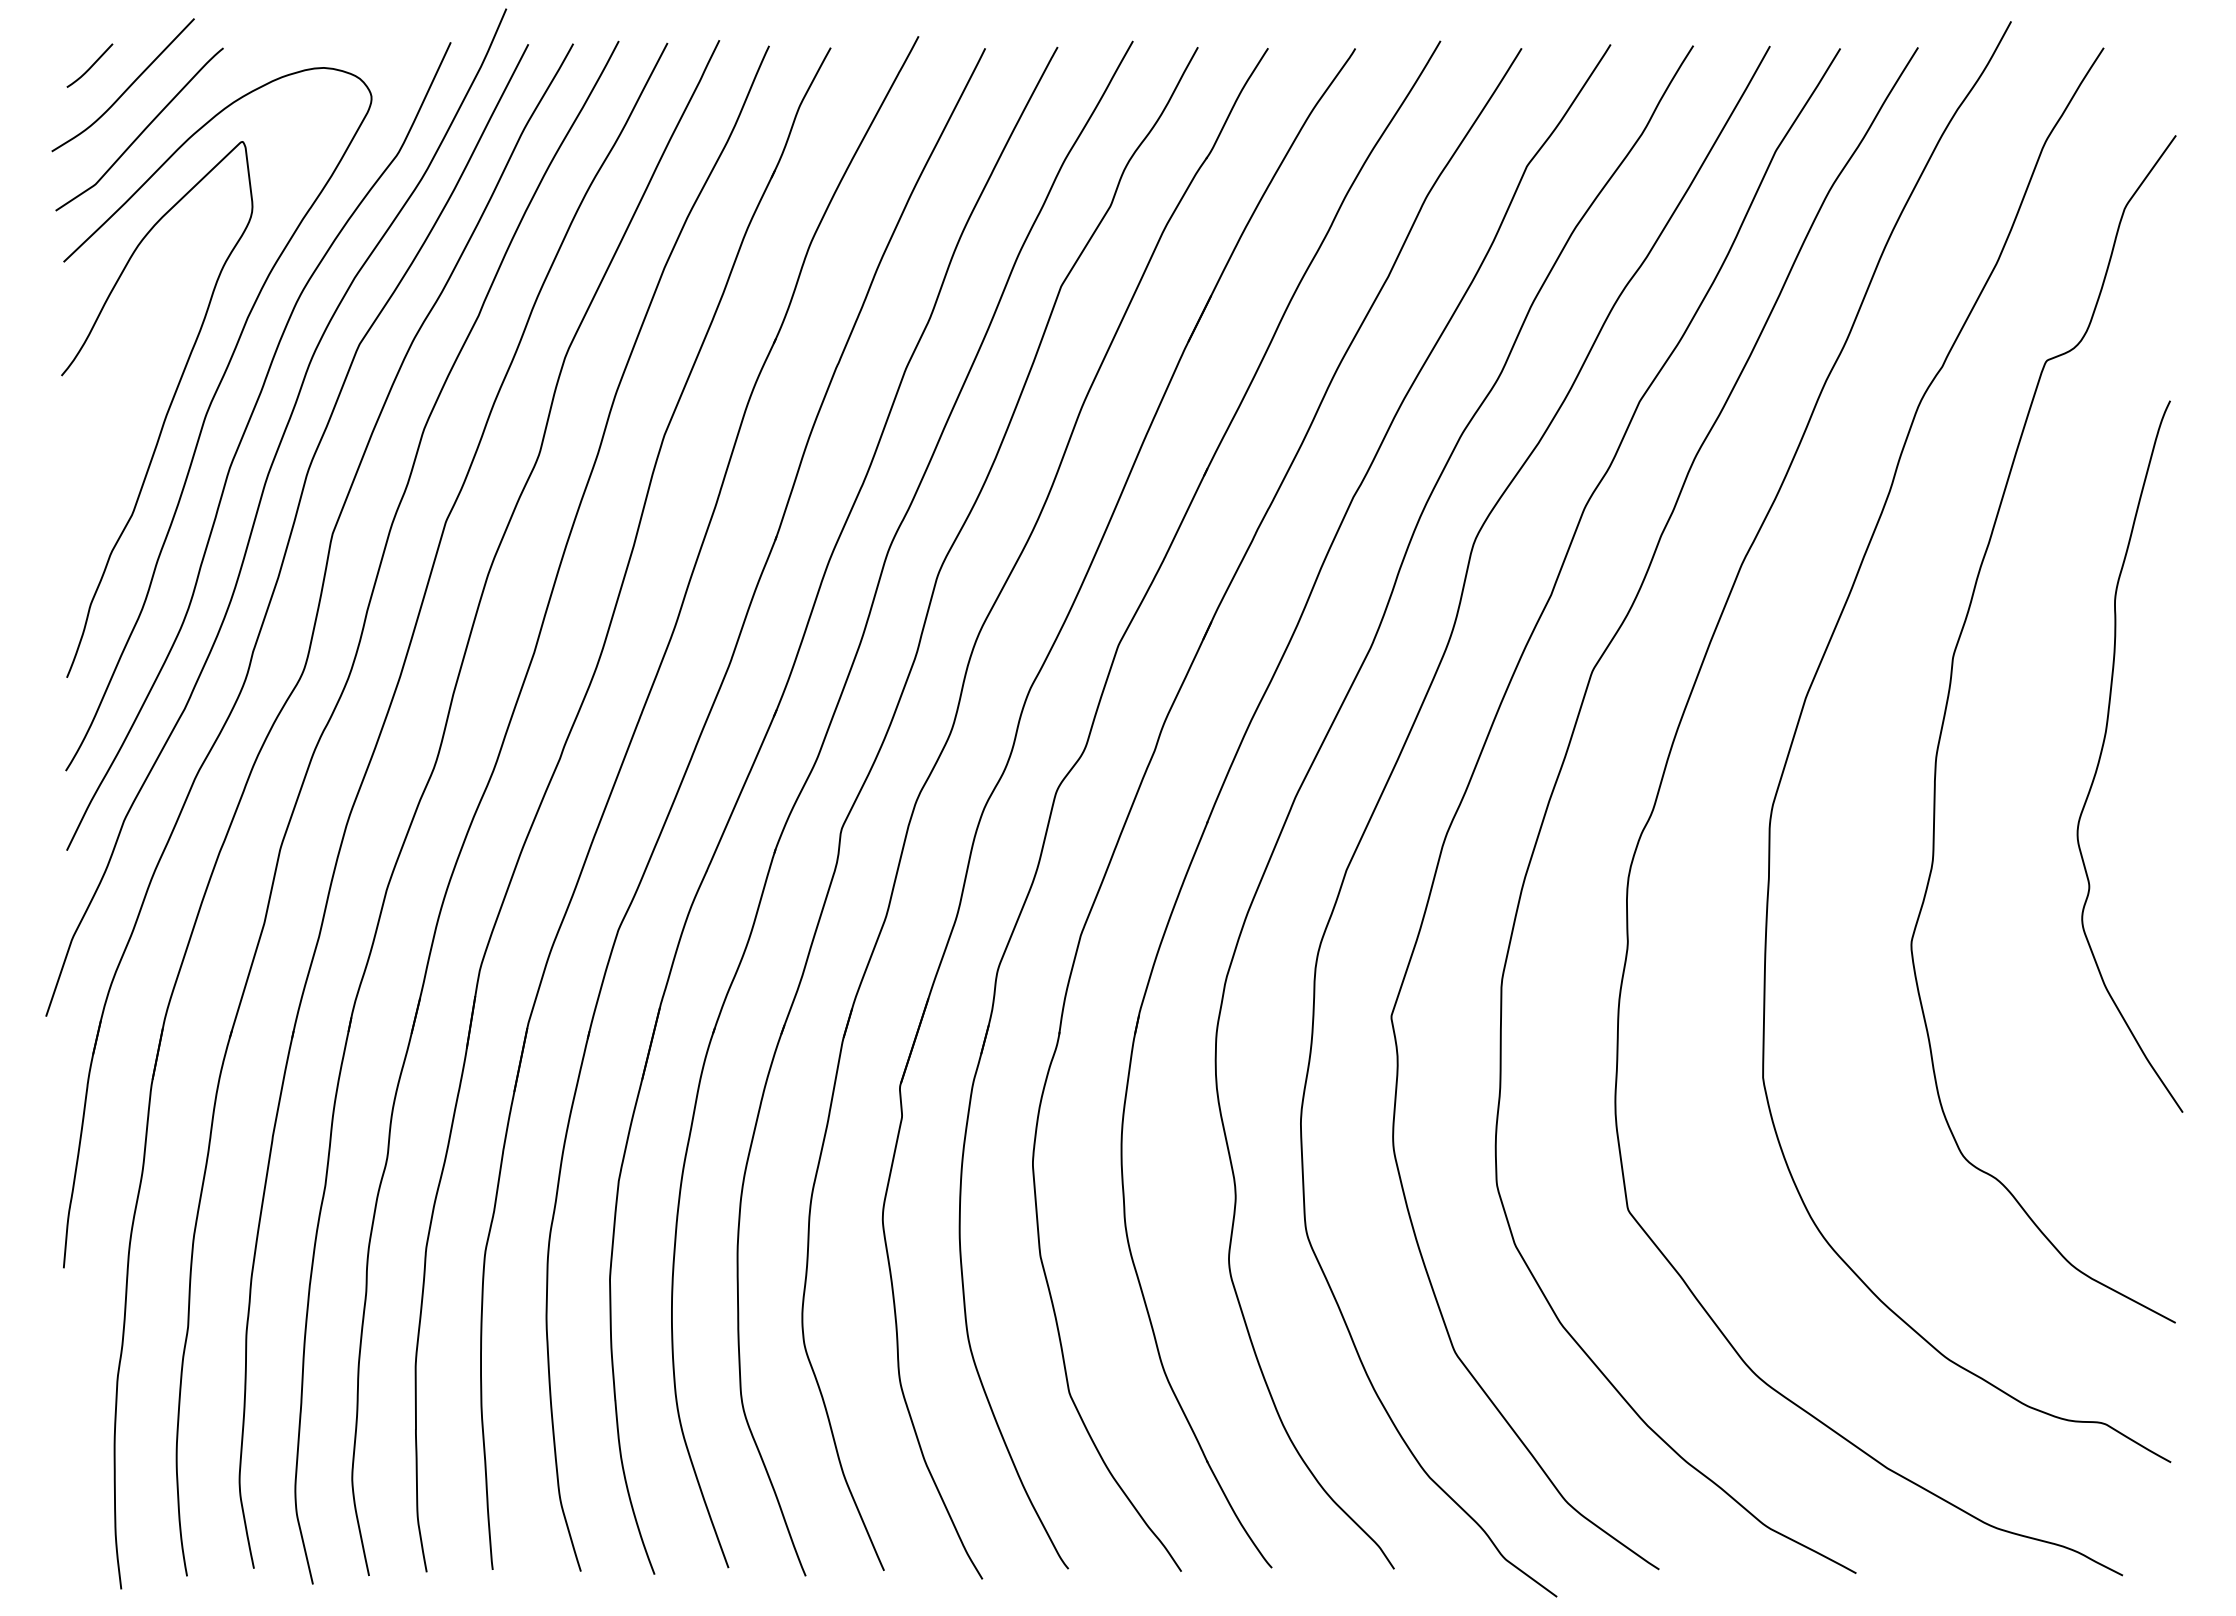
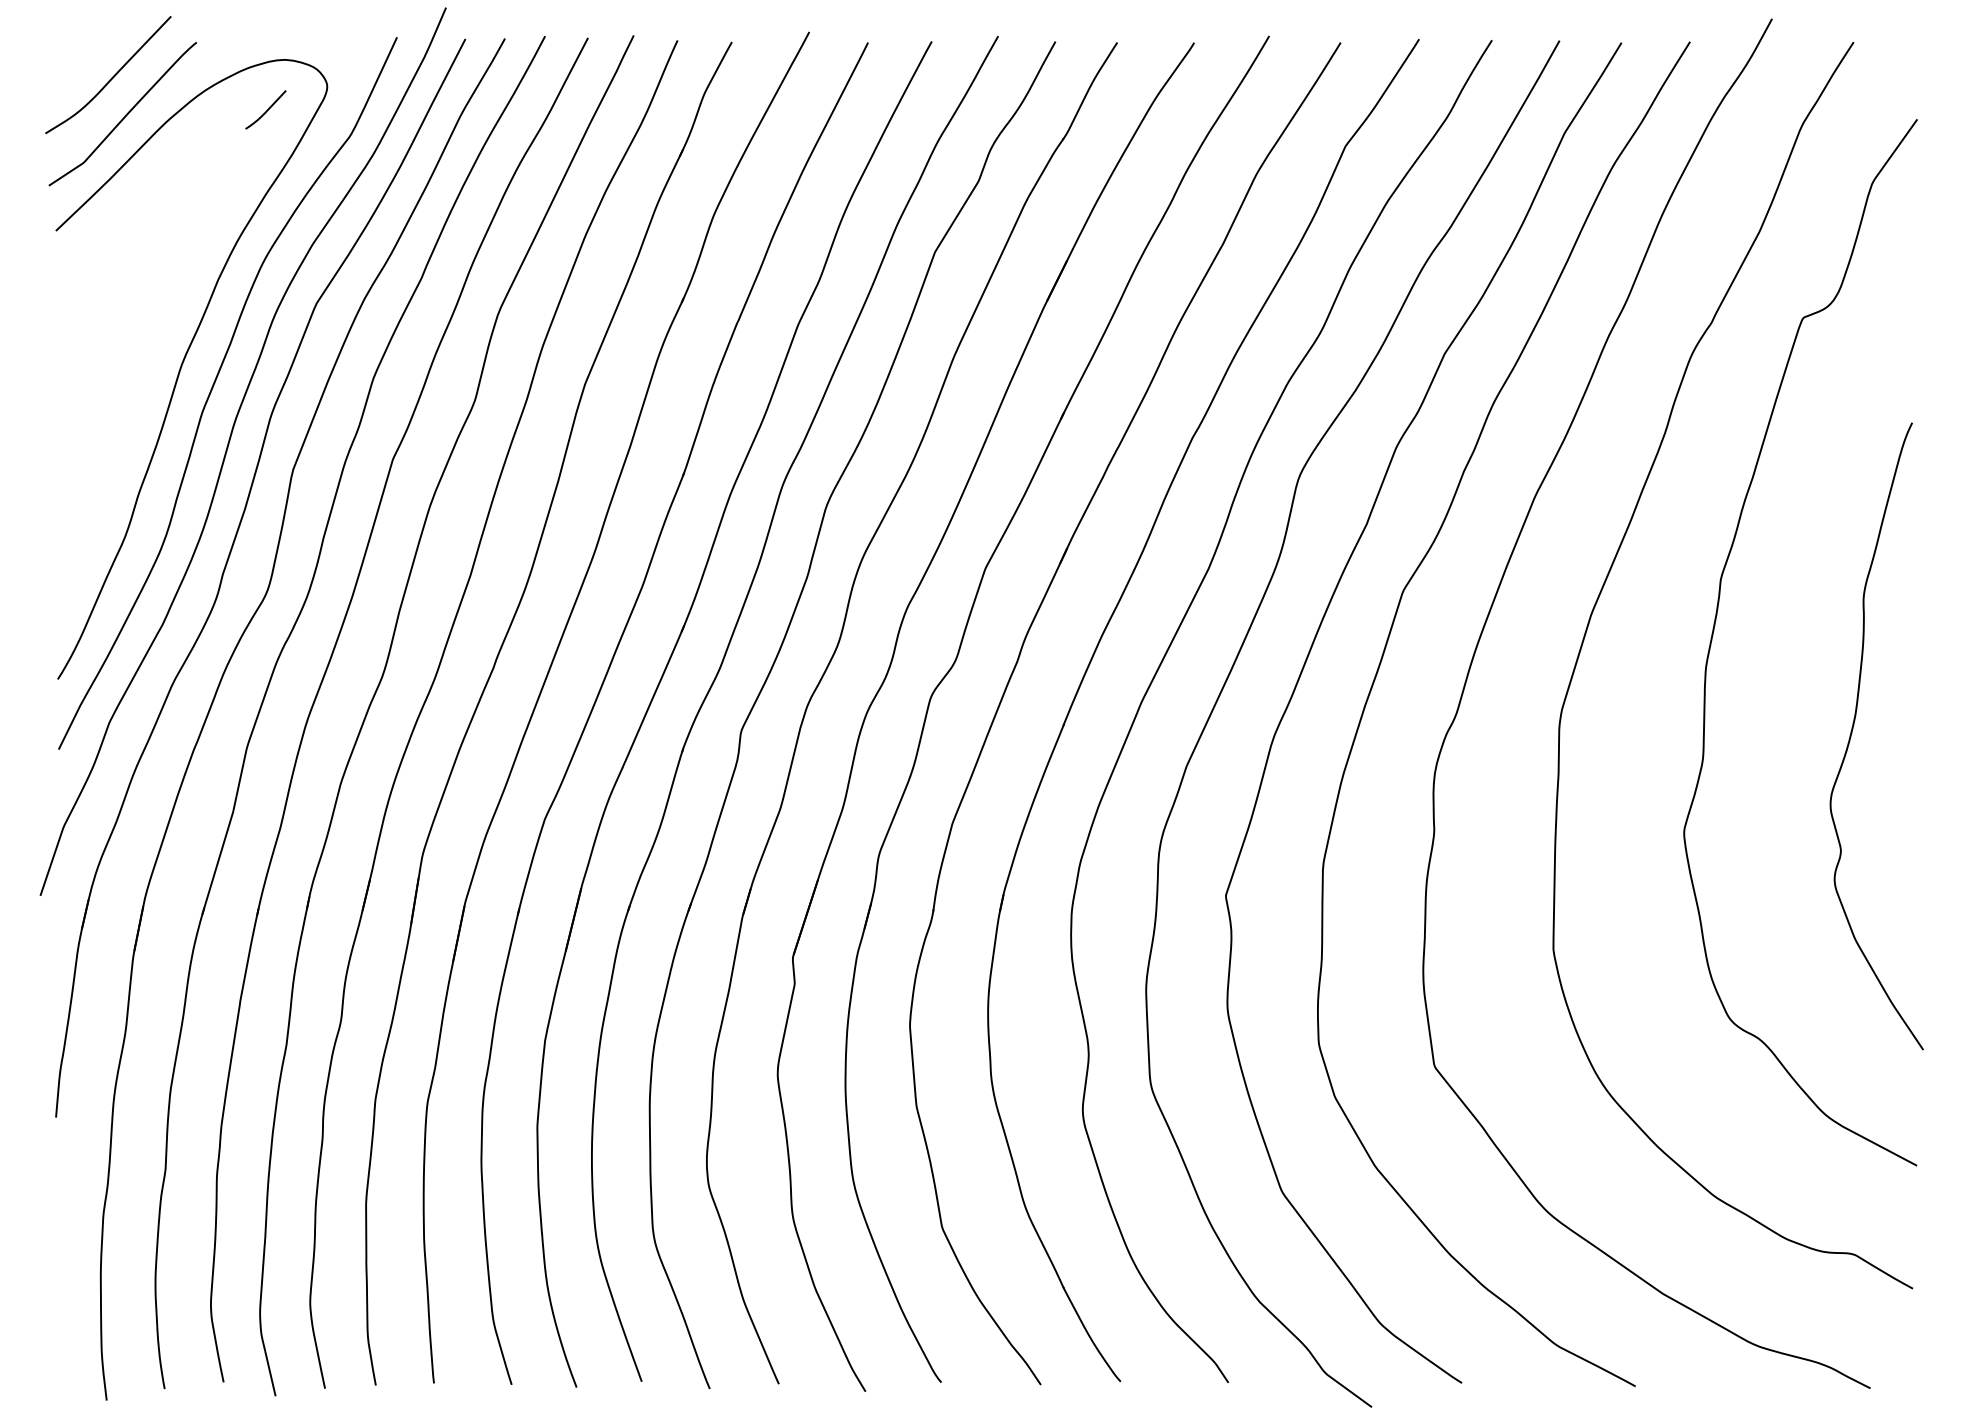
curve: (90, 66) -> (266, 110), moved
curve: (166, 412) -> (146, 363), removed
curve: (2103, 748) -> (1853, 729), moved

